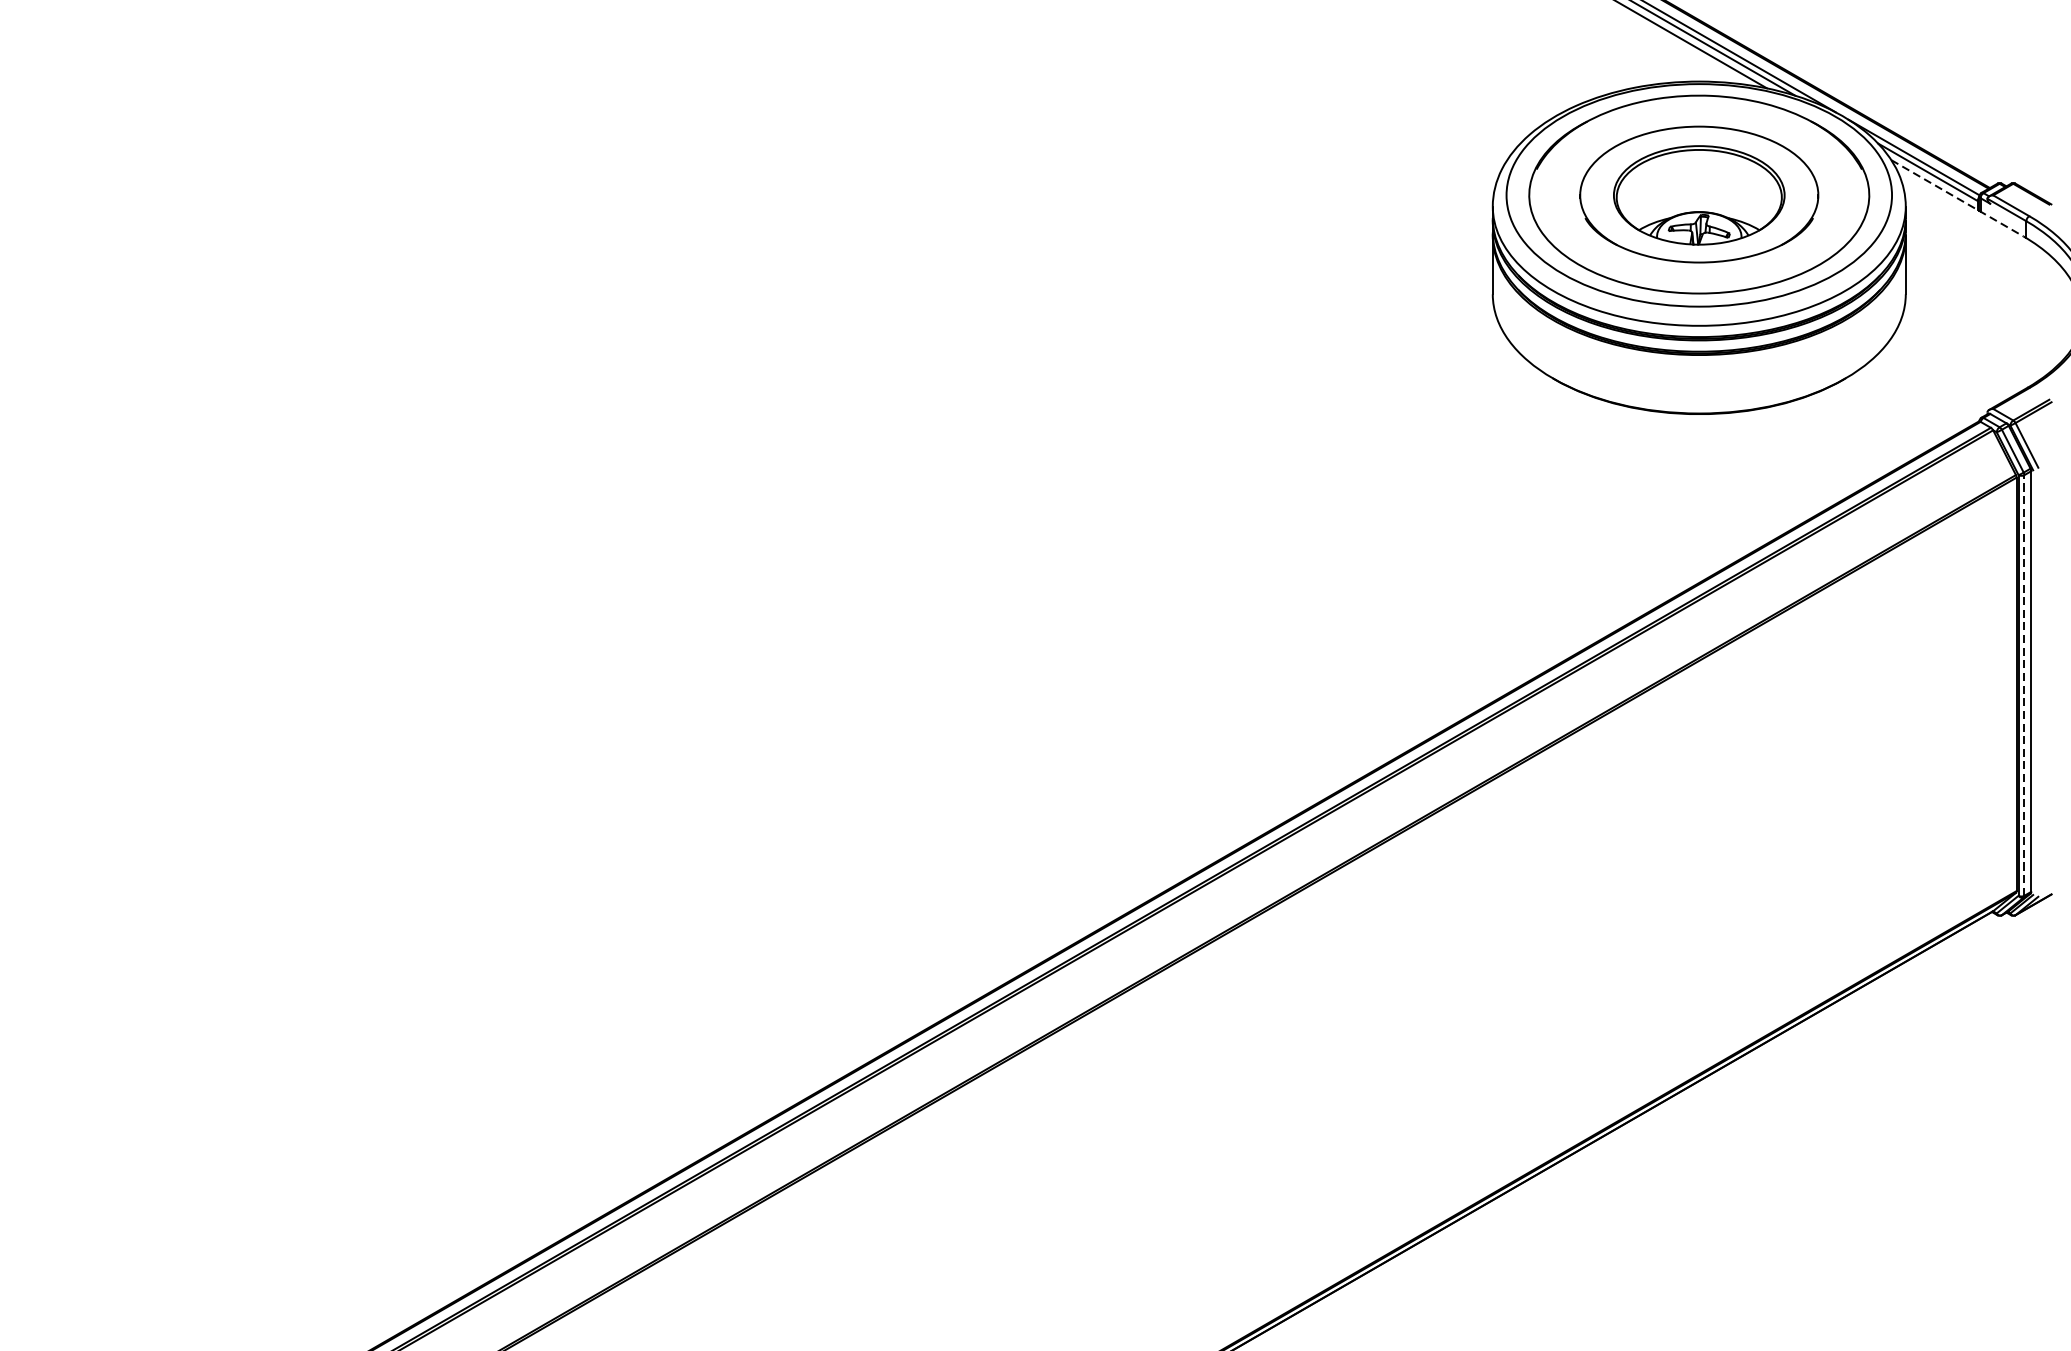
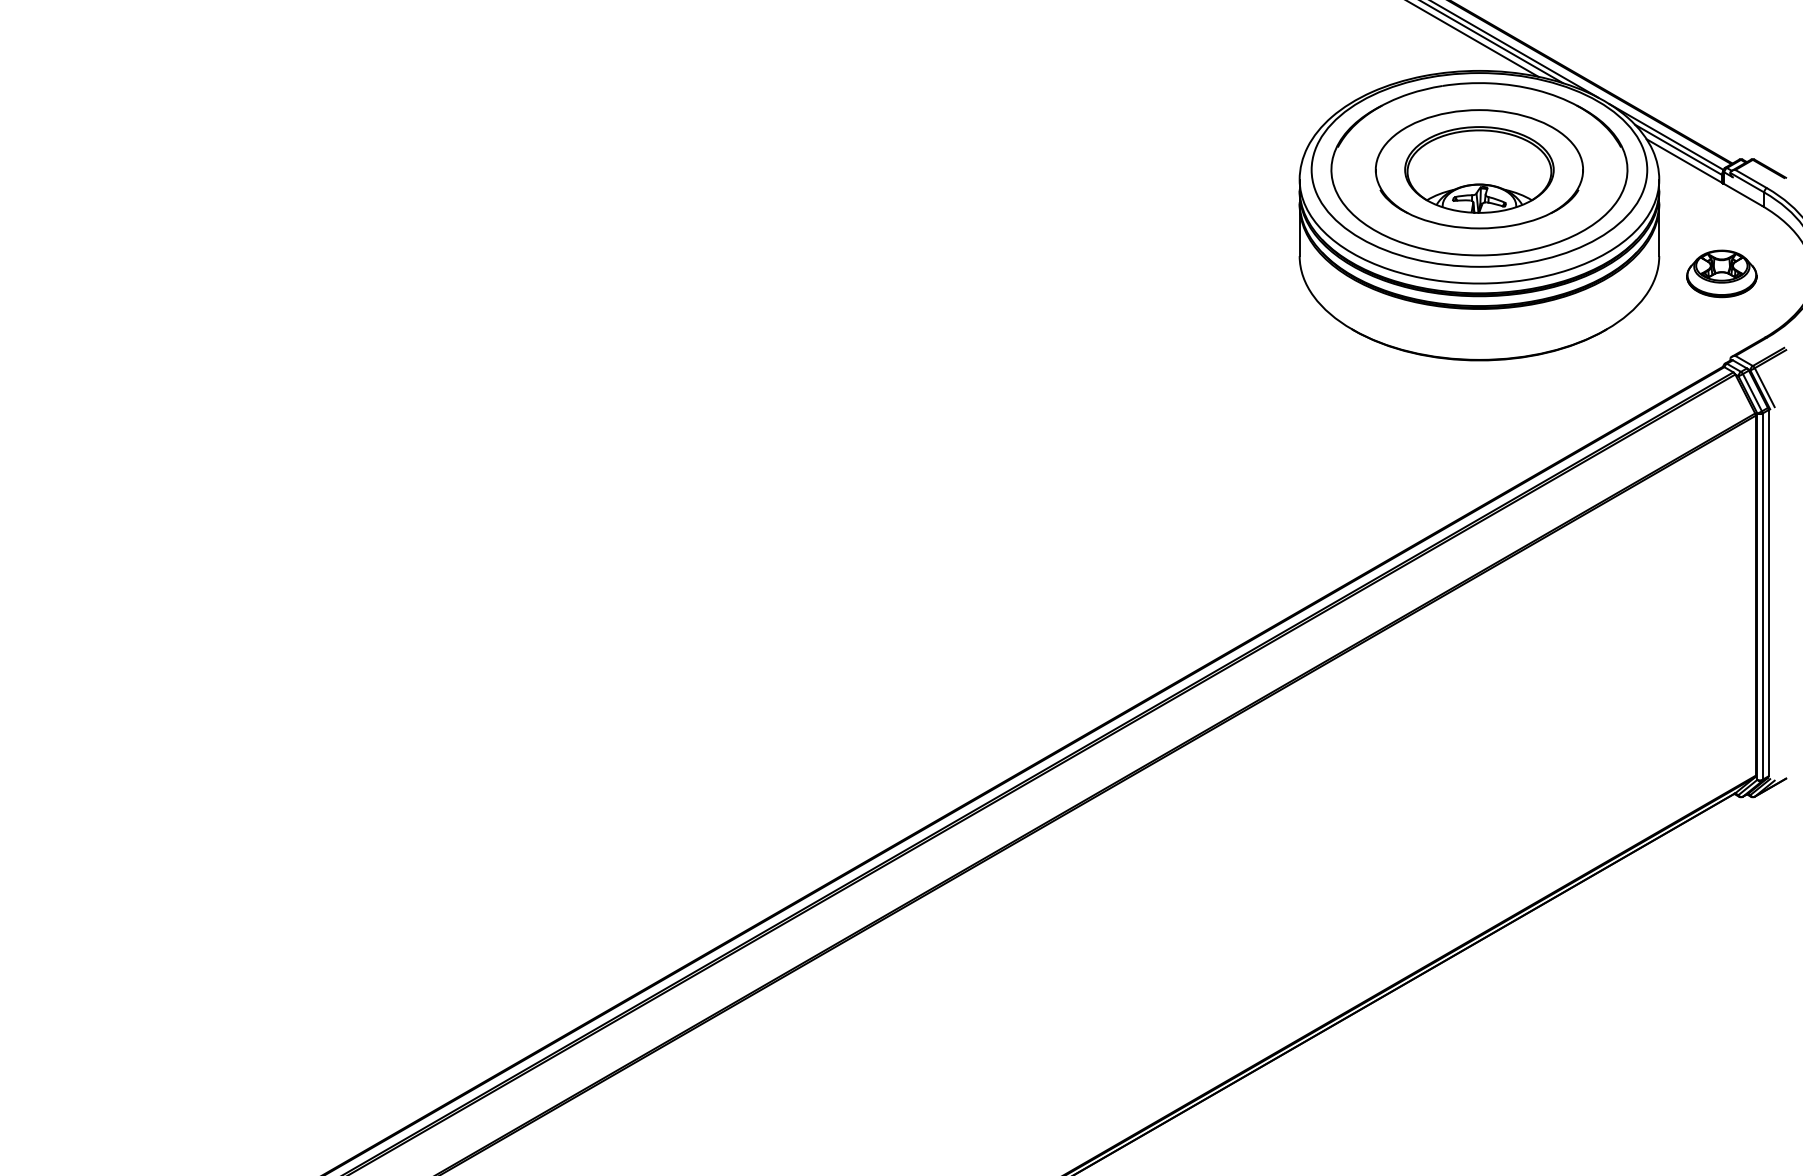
line: (1957, 198) -> (1704, 172), dashed -> solid
part: (1977, 314) -> (1721, 273), added
line: (2024, 685) -> (1762, 596), dashed -> solid

